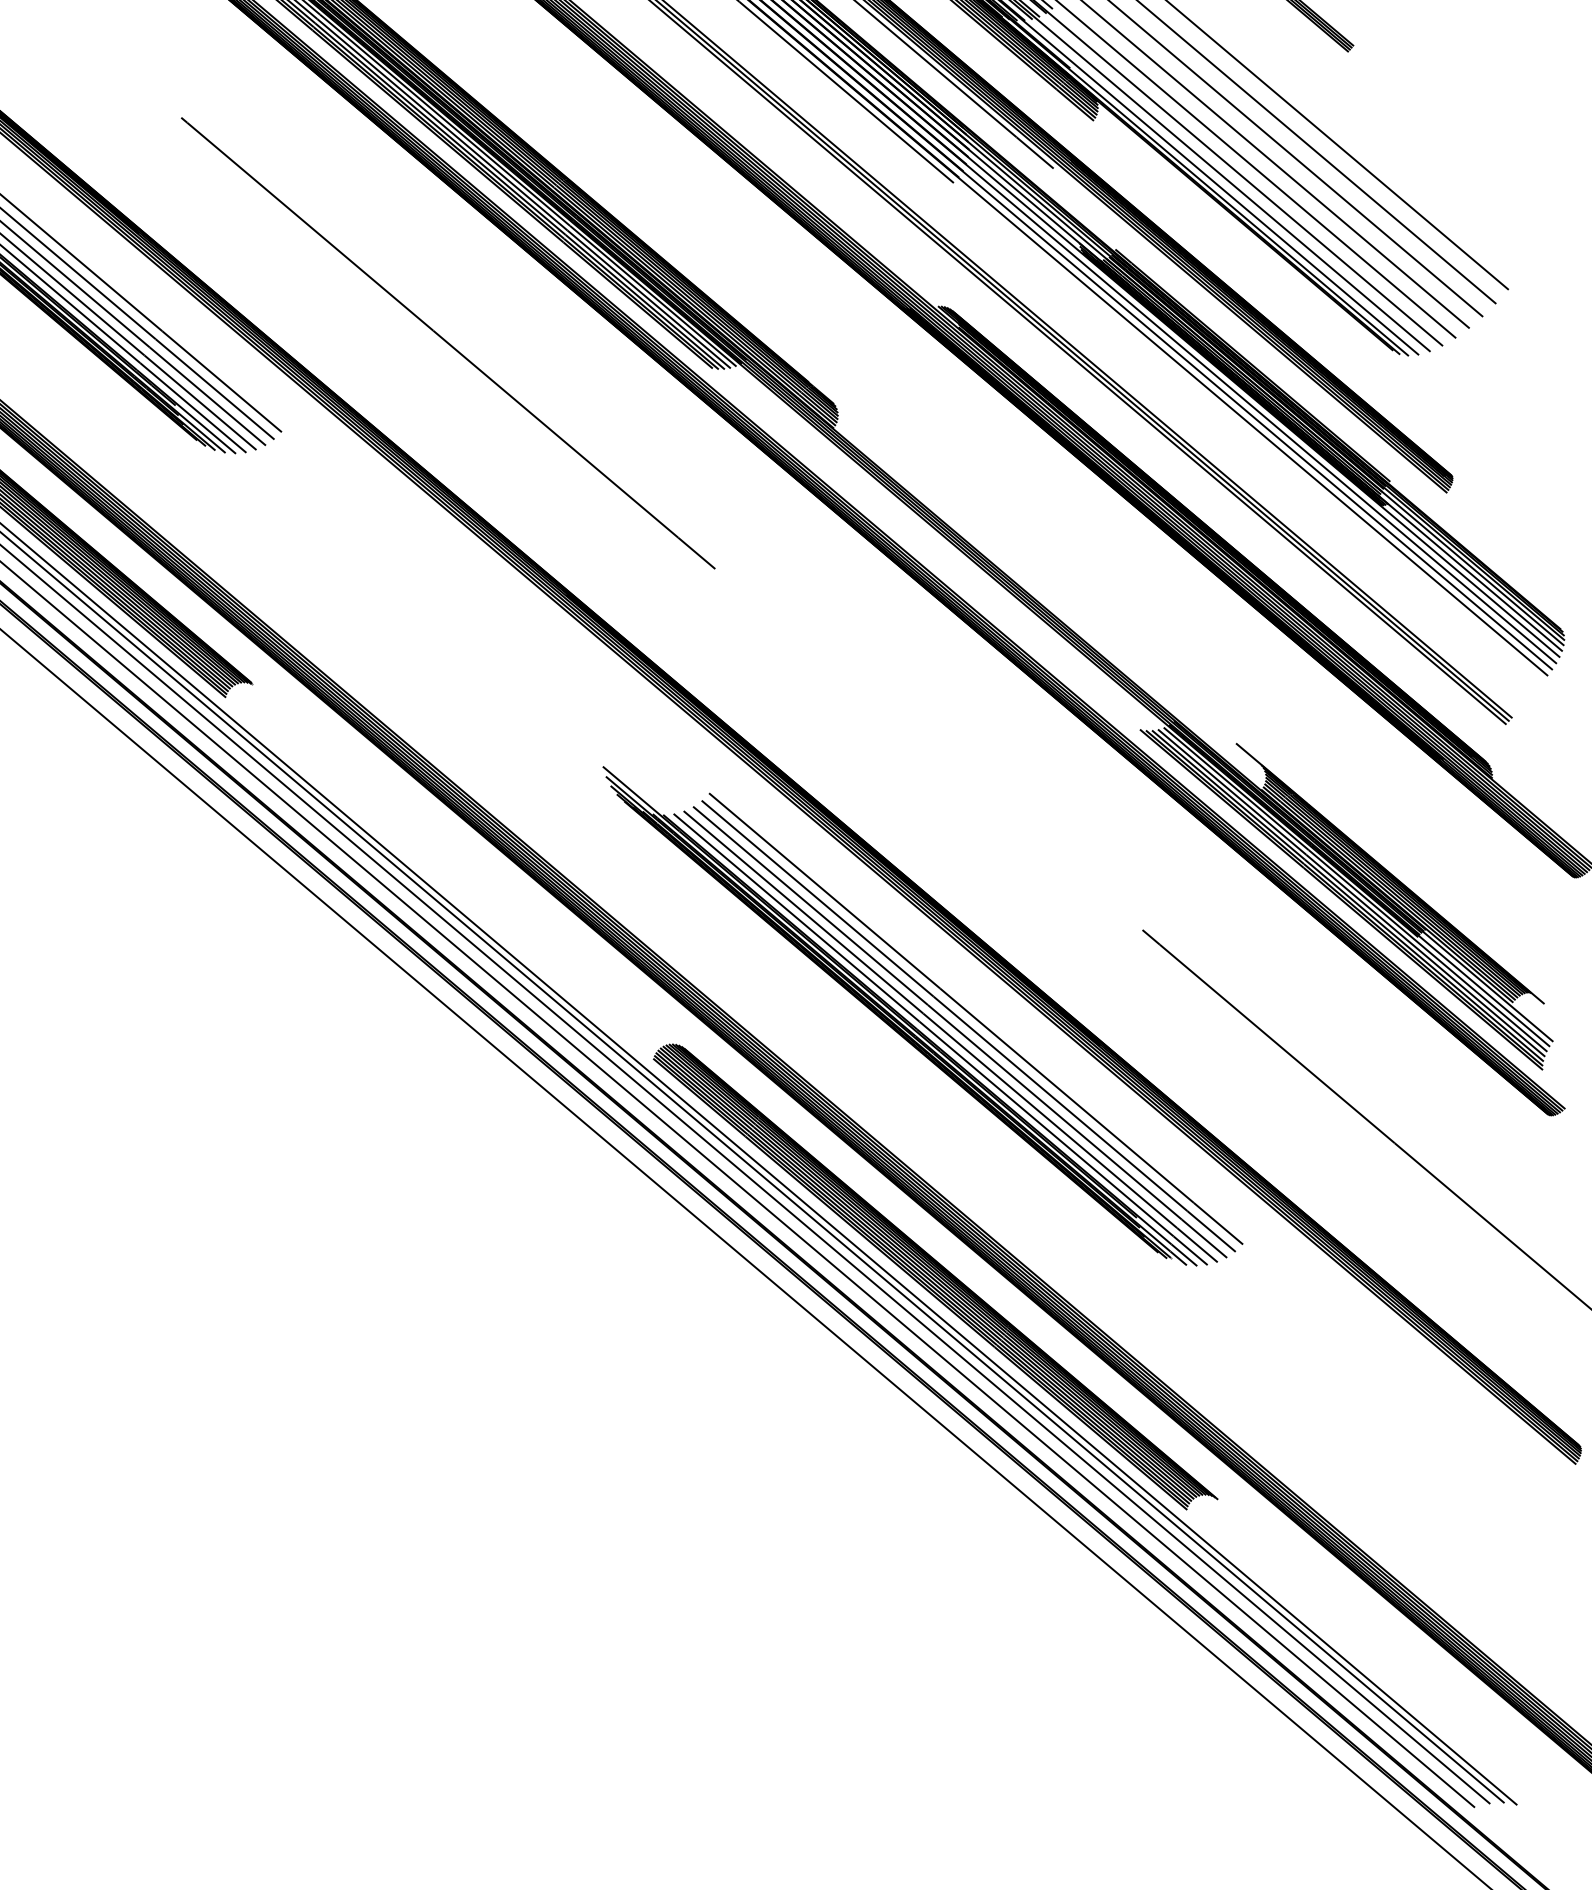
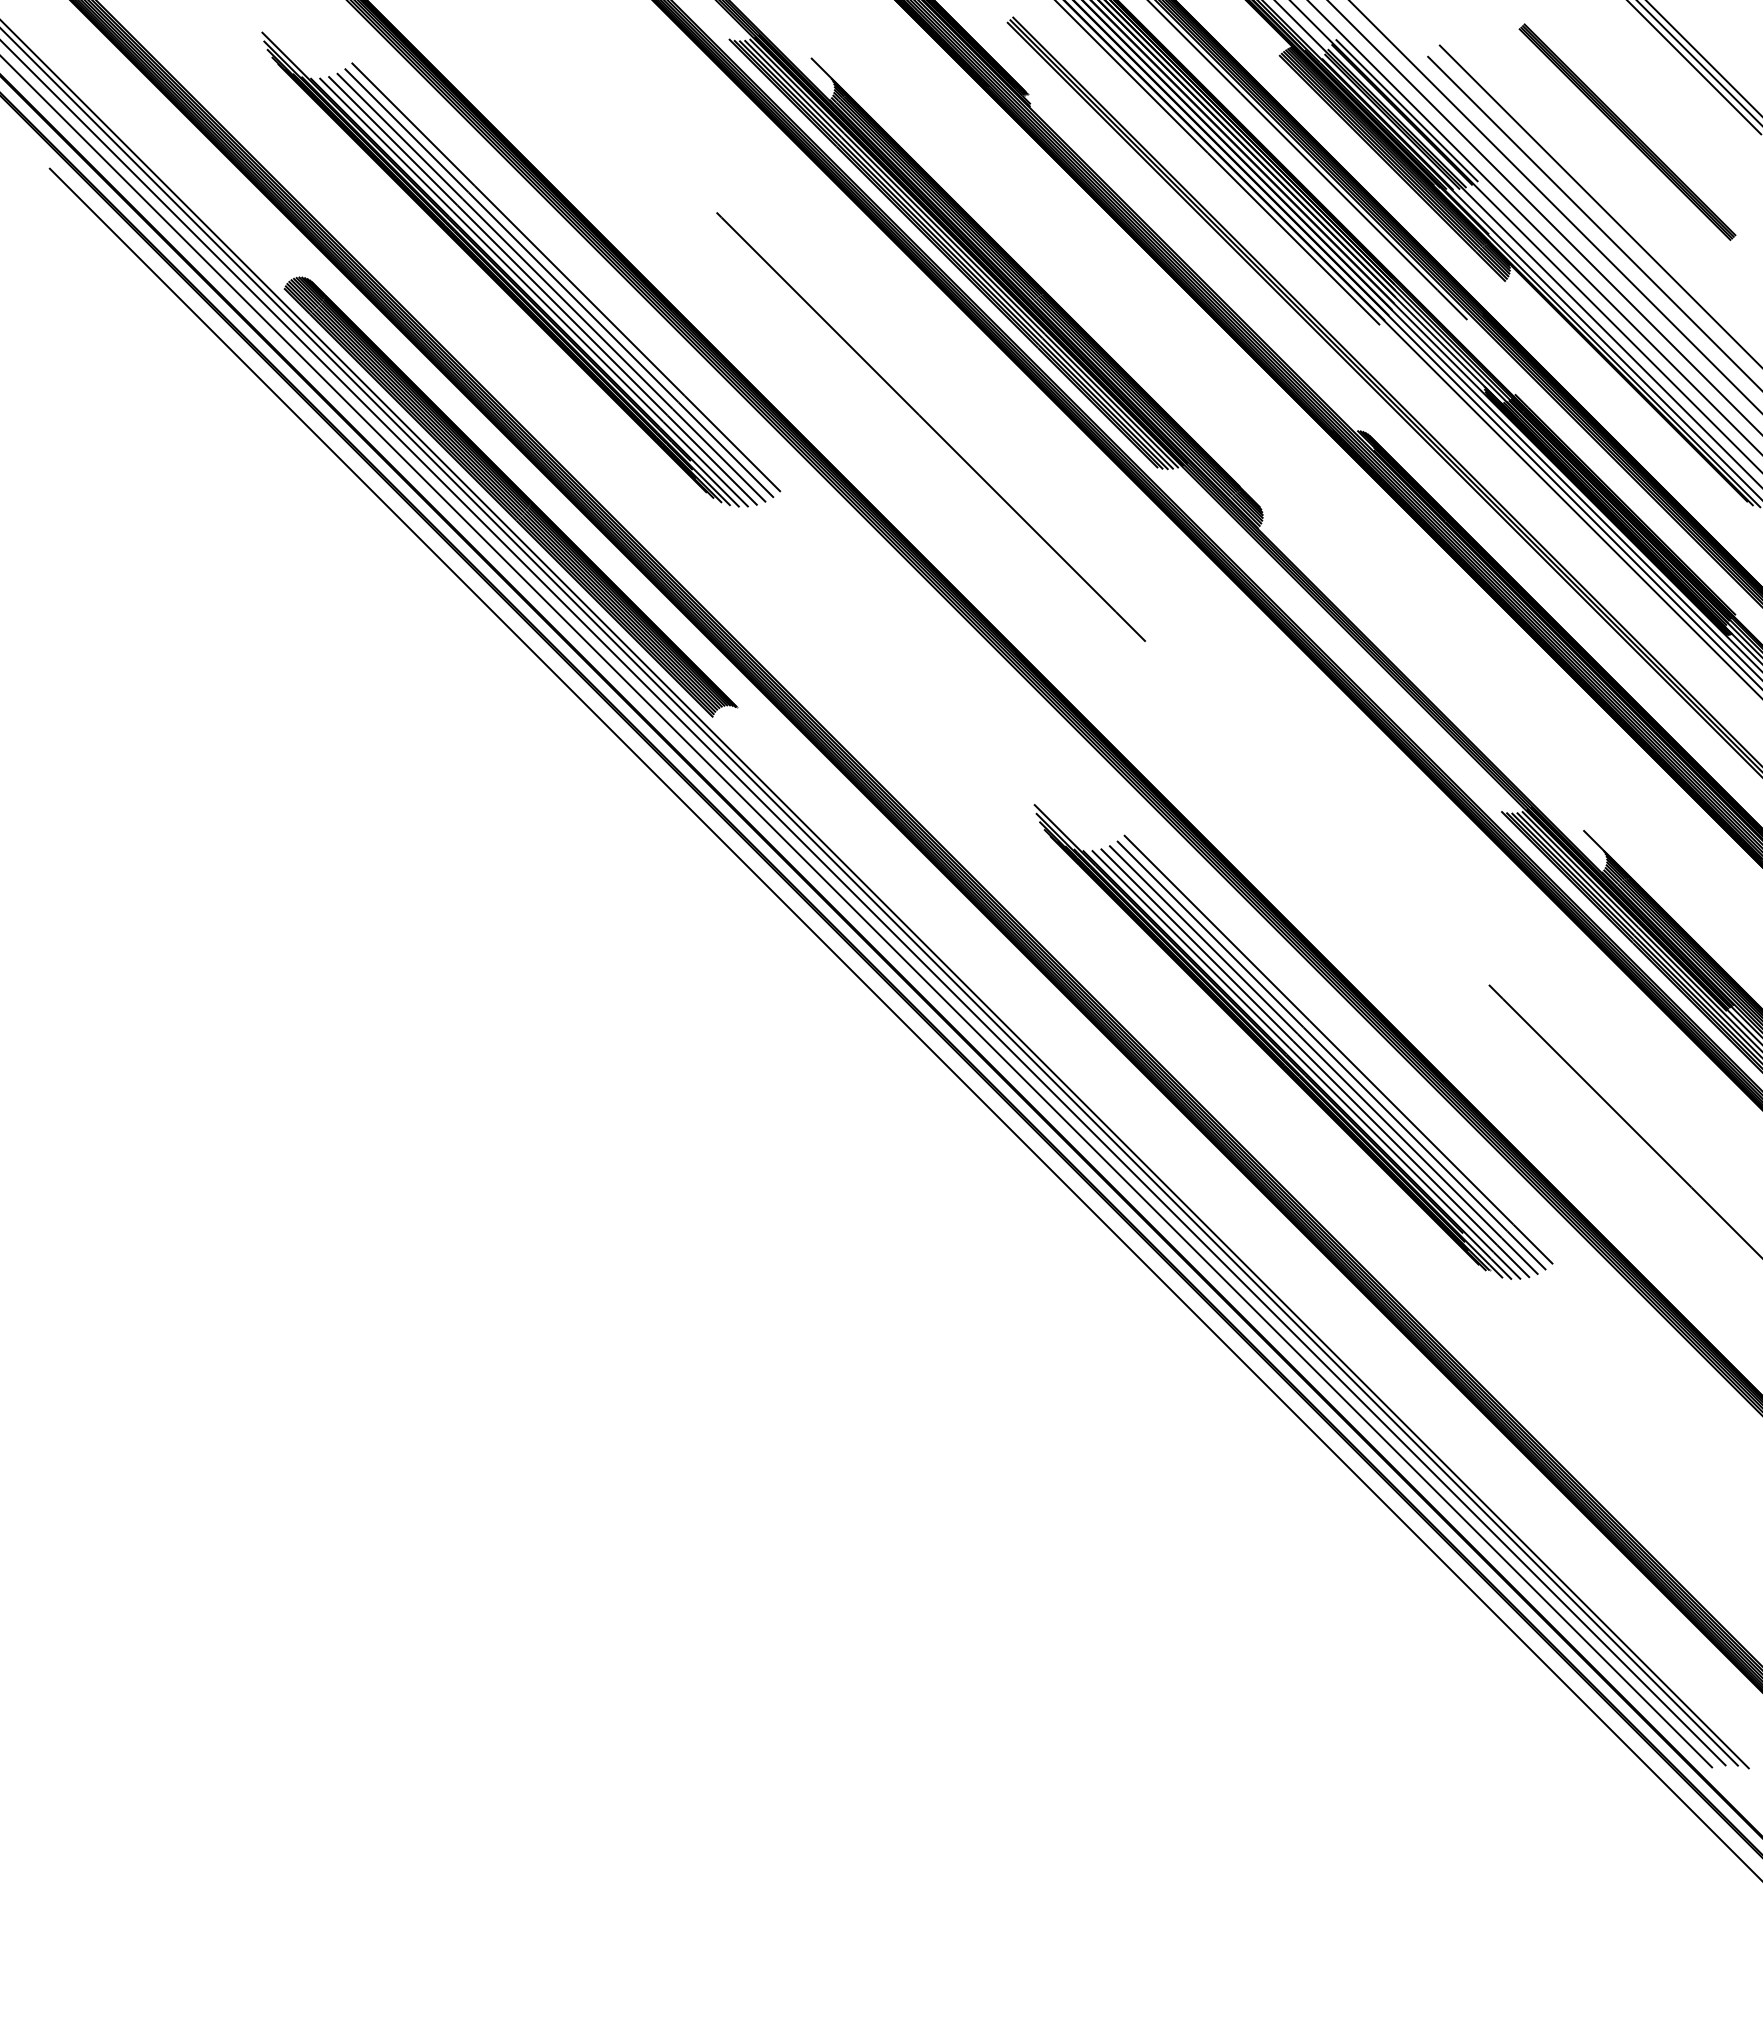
part: (935, 1276) -> (1284, 1269), removed

